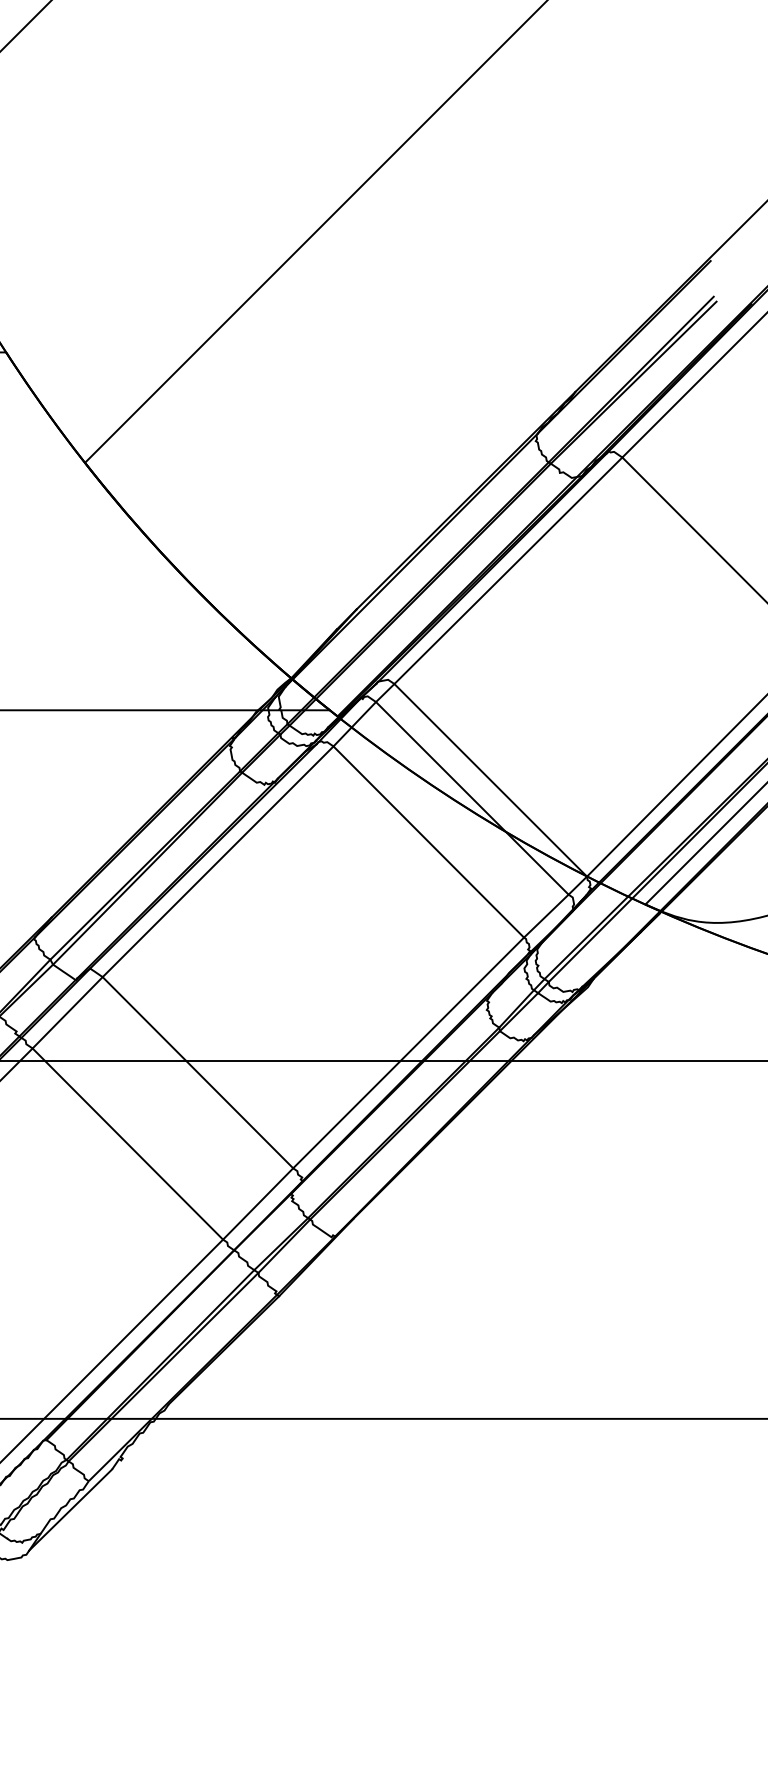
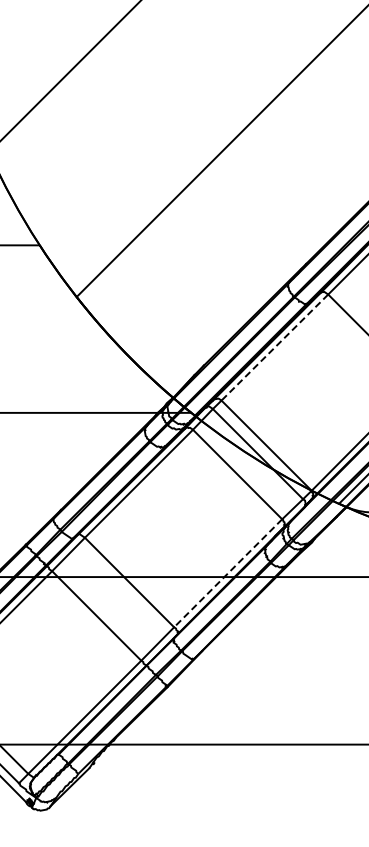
line: (507, 570) -> (274, 347), solid -> dashed
line: (407, 1053) -> (227, 573), solid -> dashed

